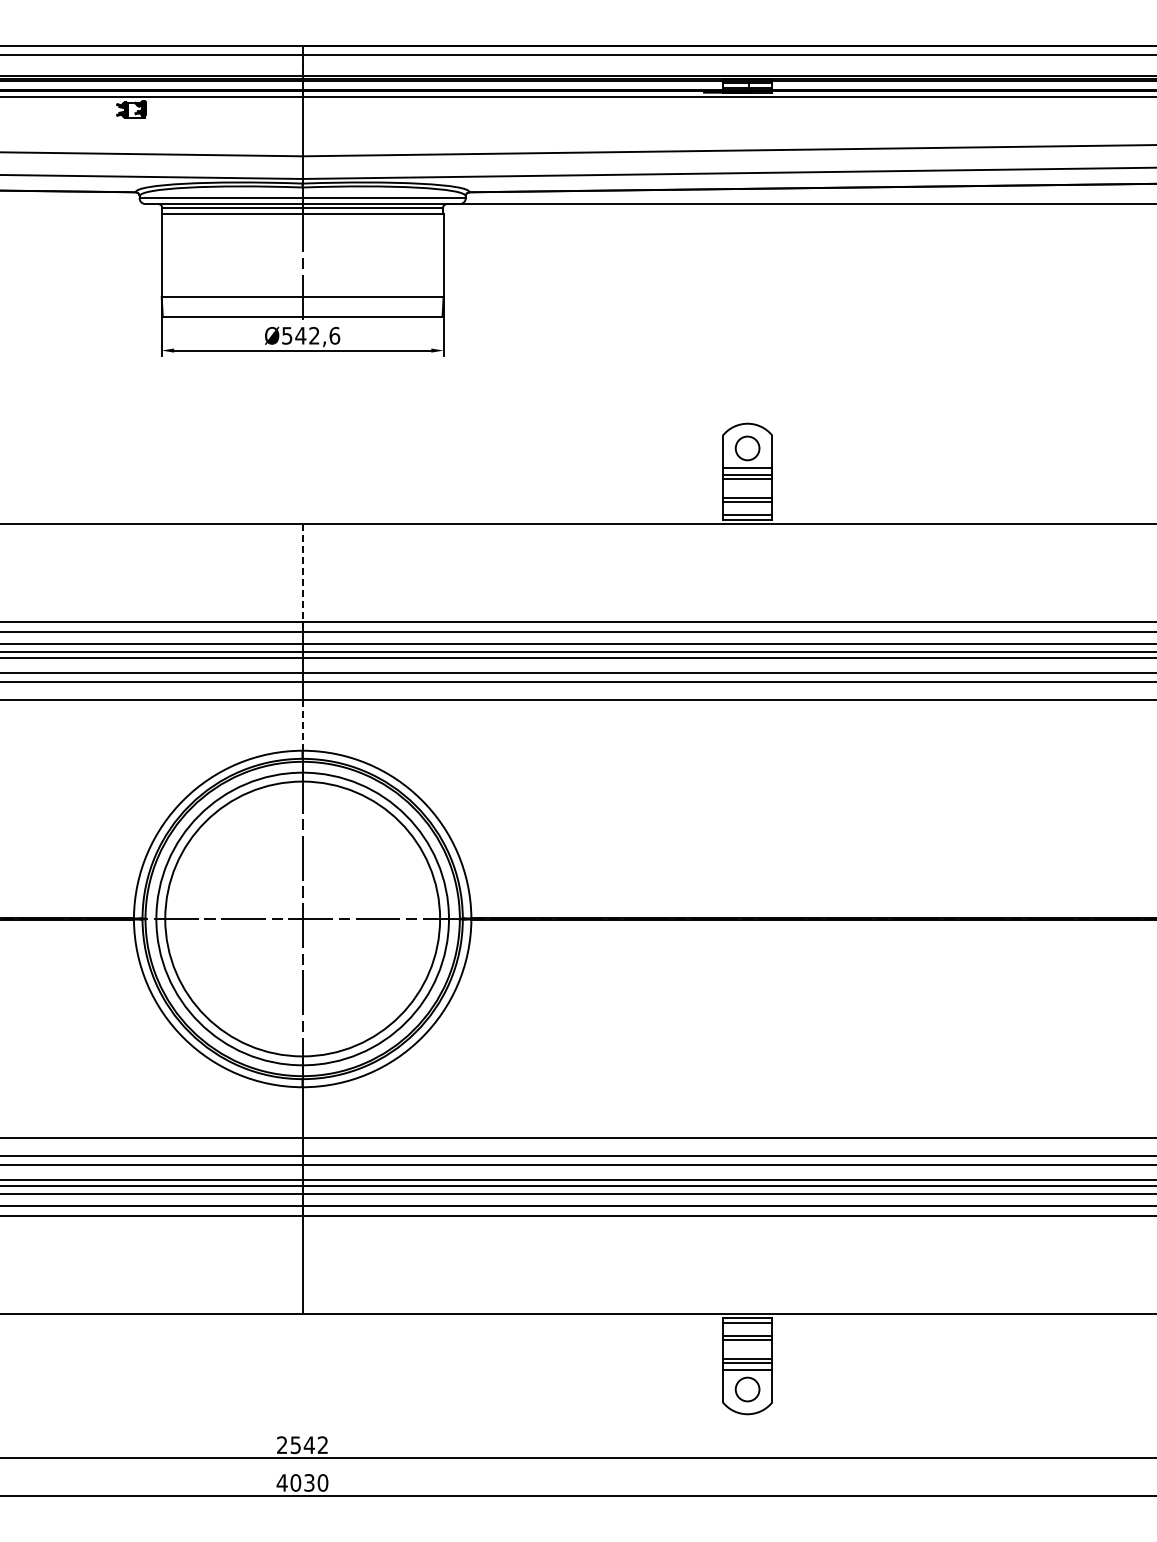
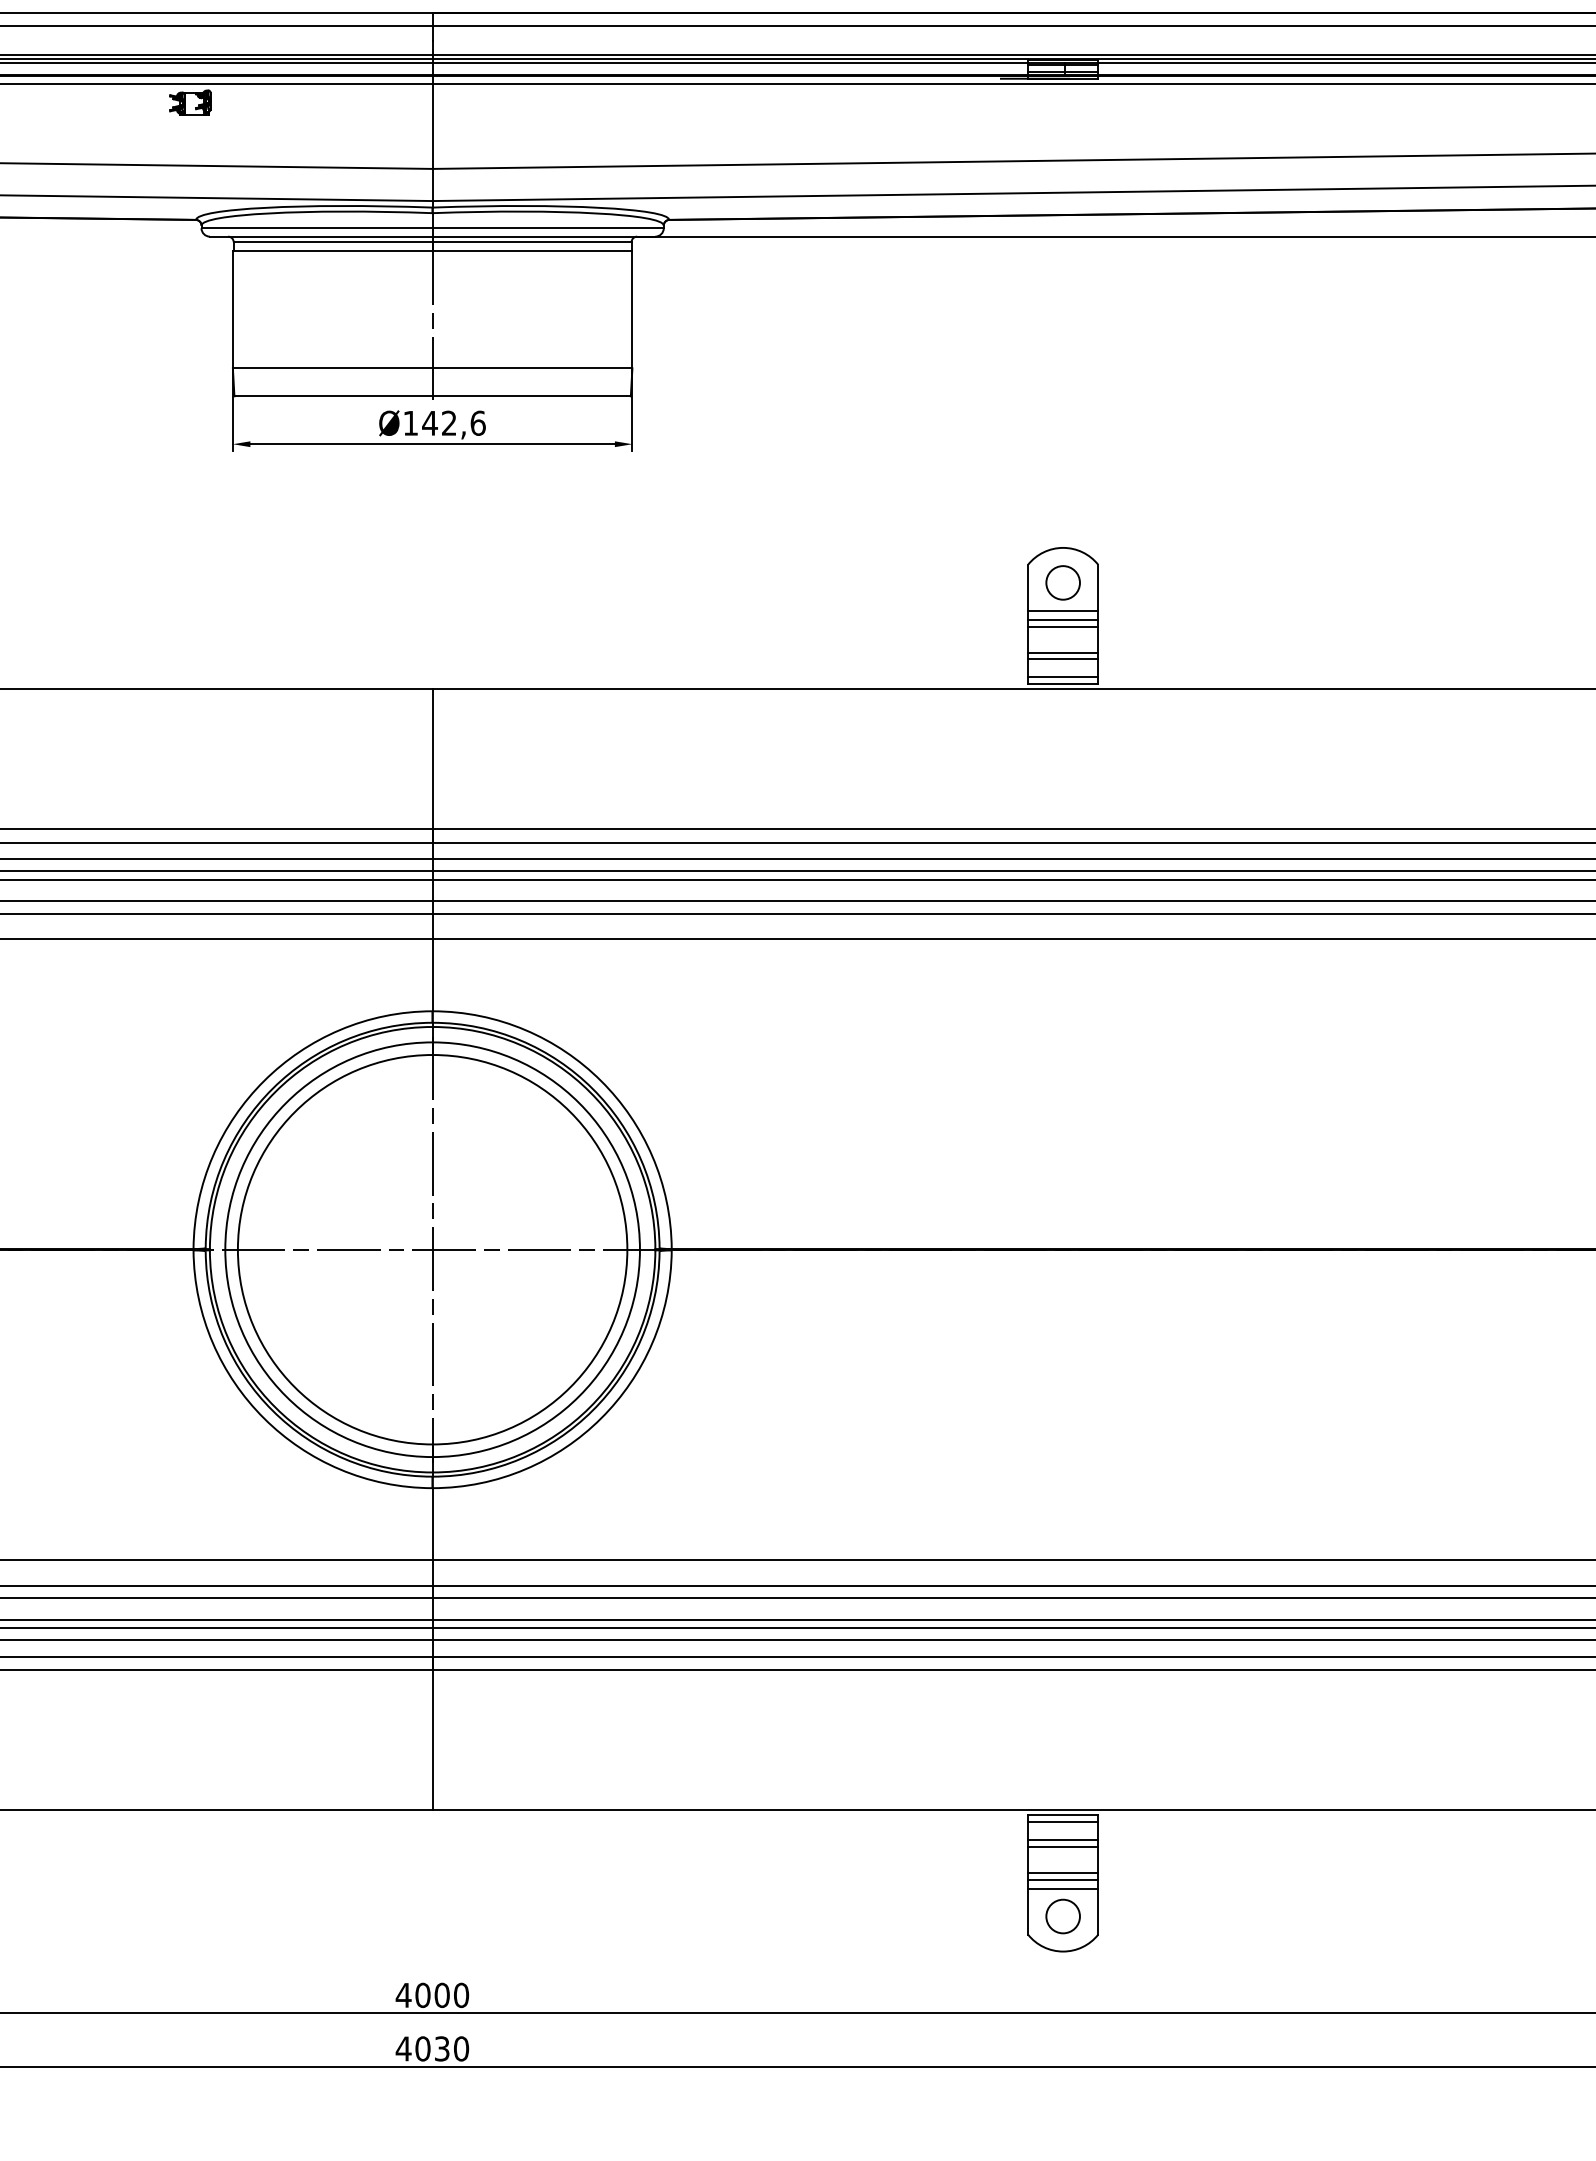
text: (287, 335) -> (411, 422), Ø542,6 -> Ø142,6
line: (302, 578) -> (432, 767), dashed -> solid
line: (302, 725) -> (432, 975), dashed -> solid
text: (302, 1445) -> (432, 1995), 2542 -> 4000

